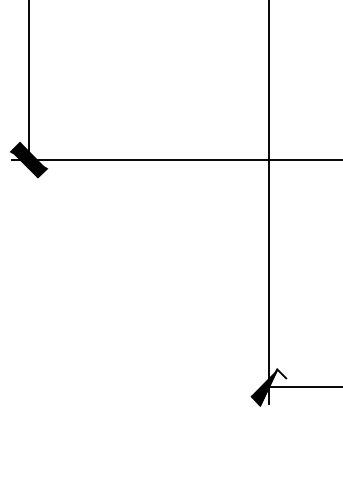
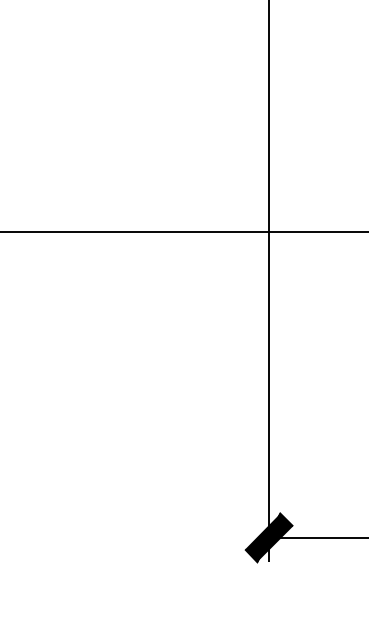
fill: (273, 387) -> (275, 537), added

